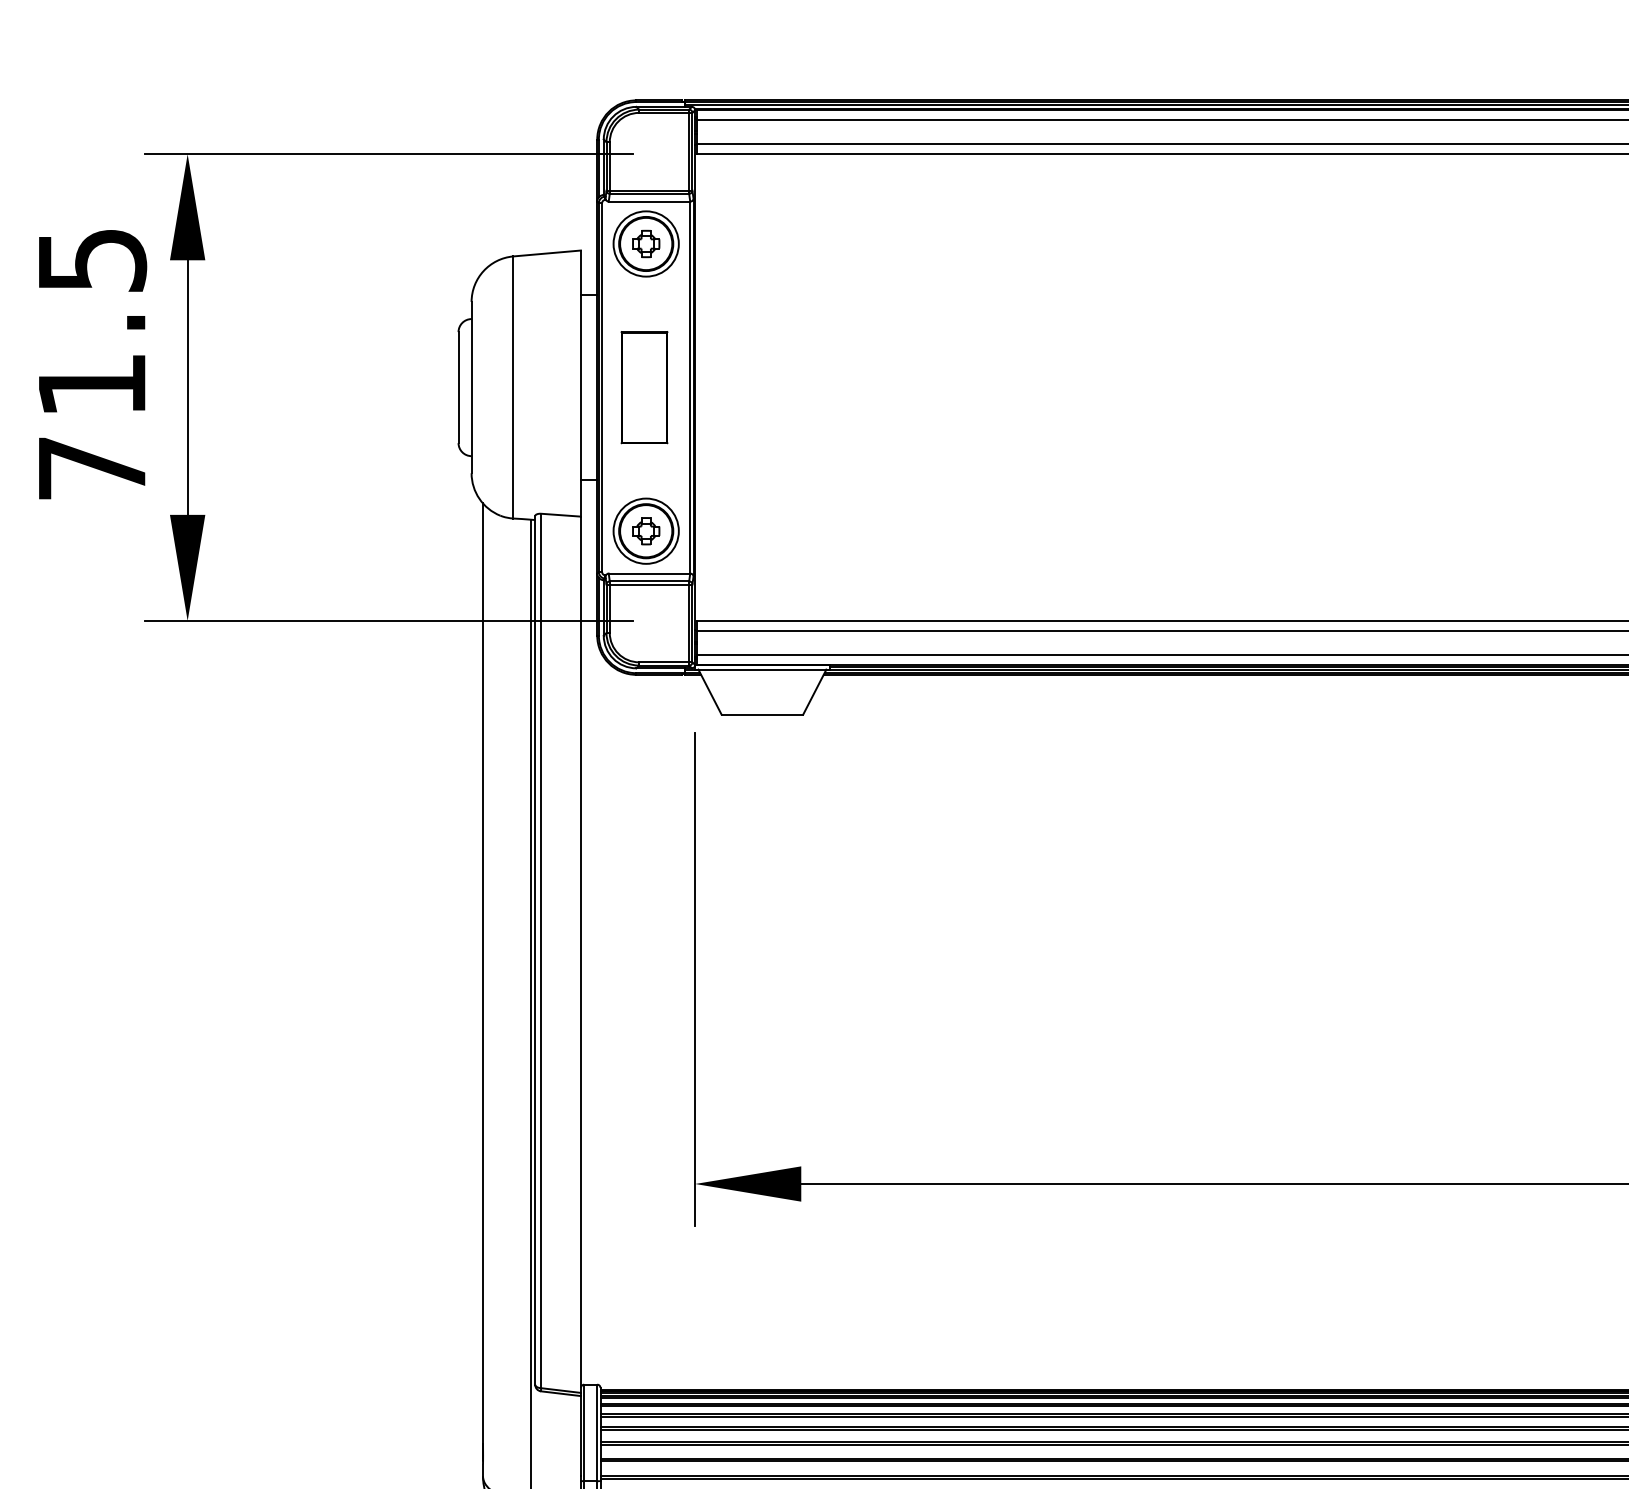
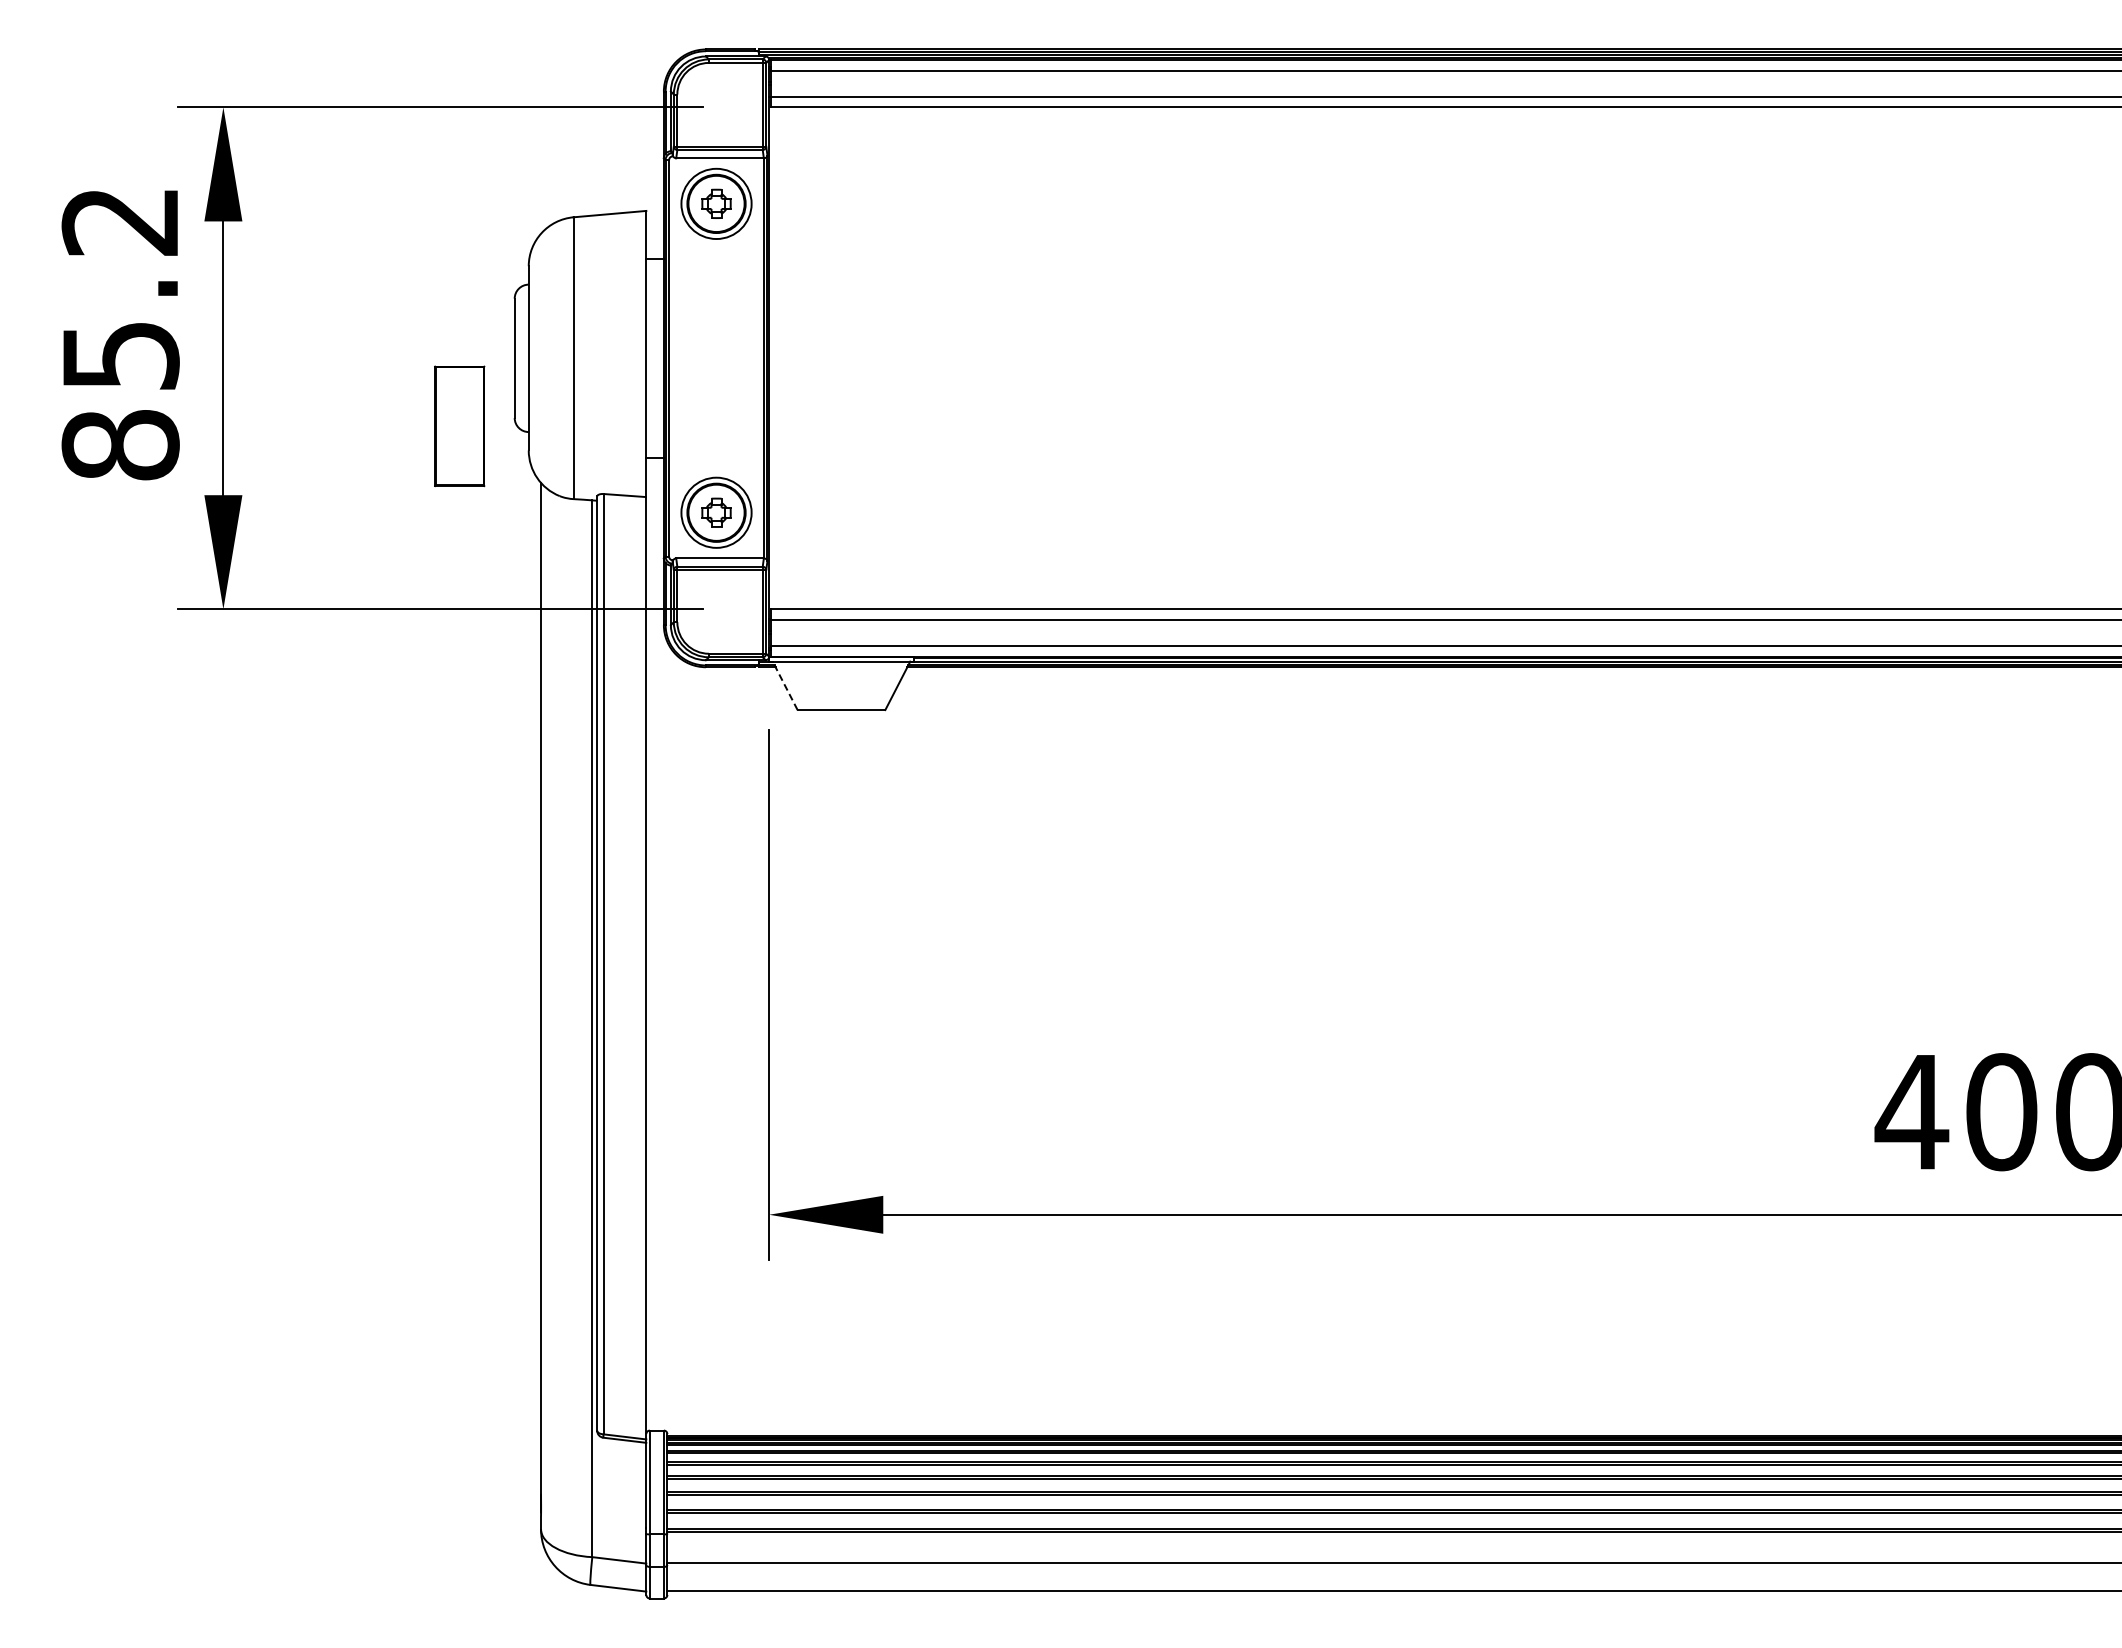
text: (91, 365) -> (120, 334), 71.5 -> 85.2
part: (644, 387) -> (459, 426), moved
line: (709, 691) -> (784, 685), solid -> dashed

